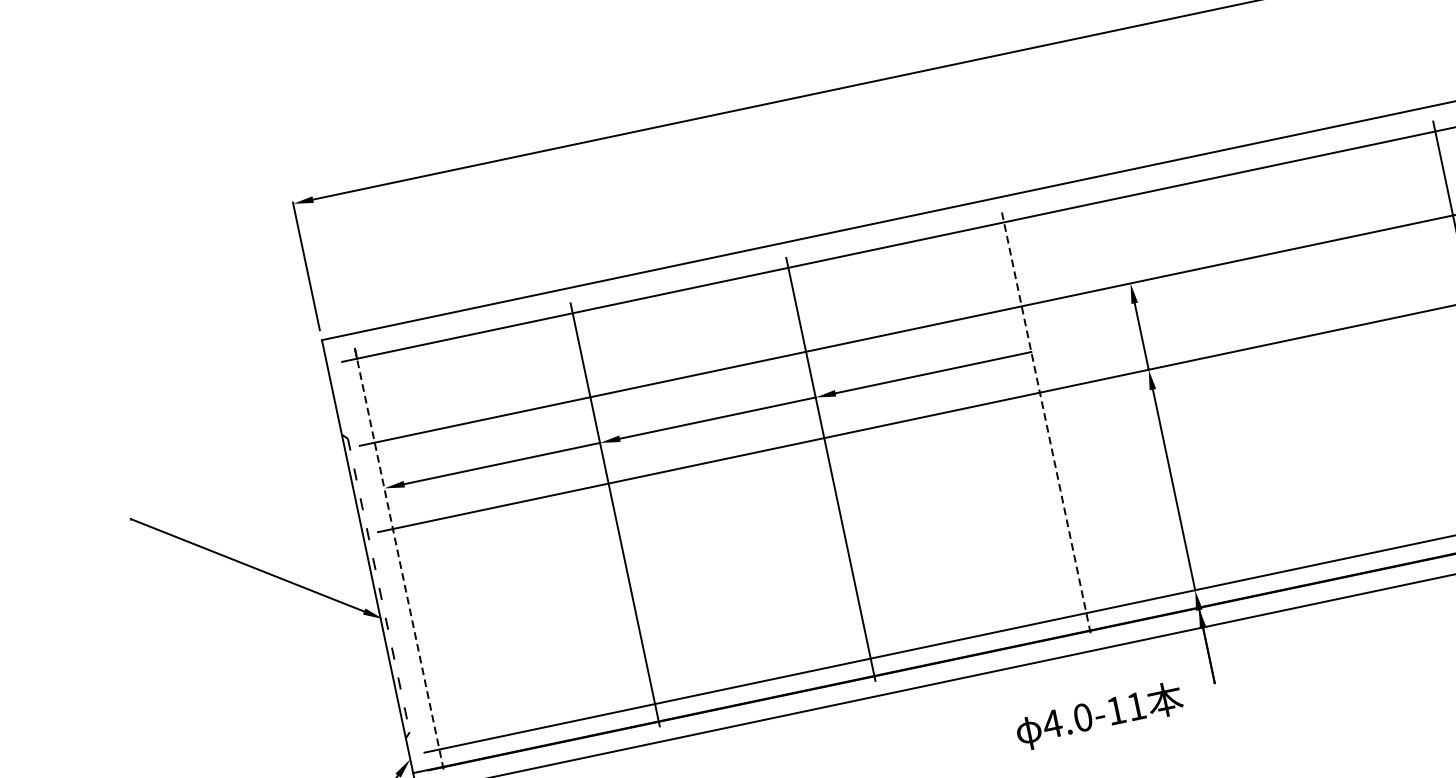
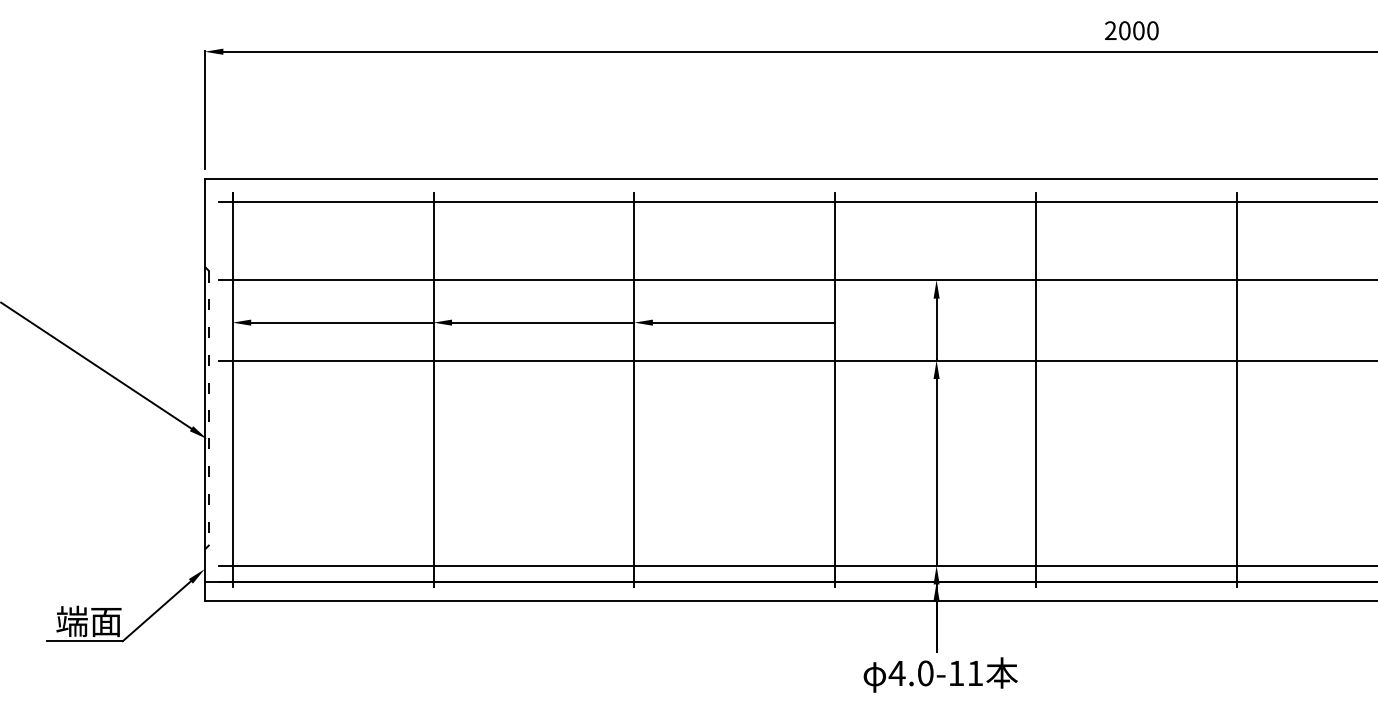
line: (1262, 378) -> (1036, 389), added
line: (1046, 424) -> (835, 390), dashed -> solid
line: (399, 561) -> (232, 390), dashed -> solid
text: (1099, 715) -> (940, 674), moved

